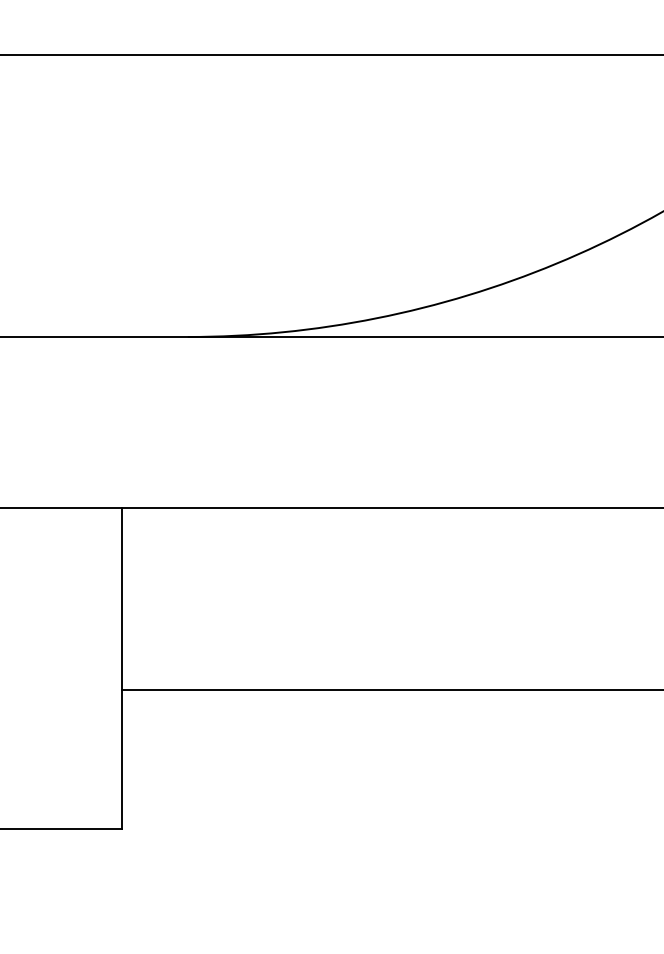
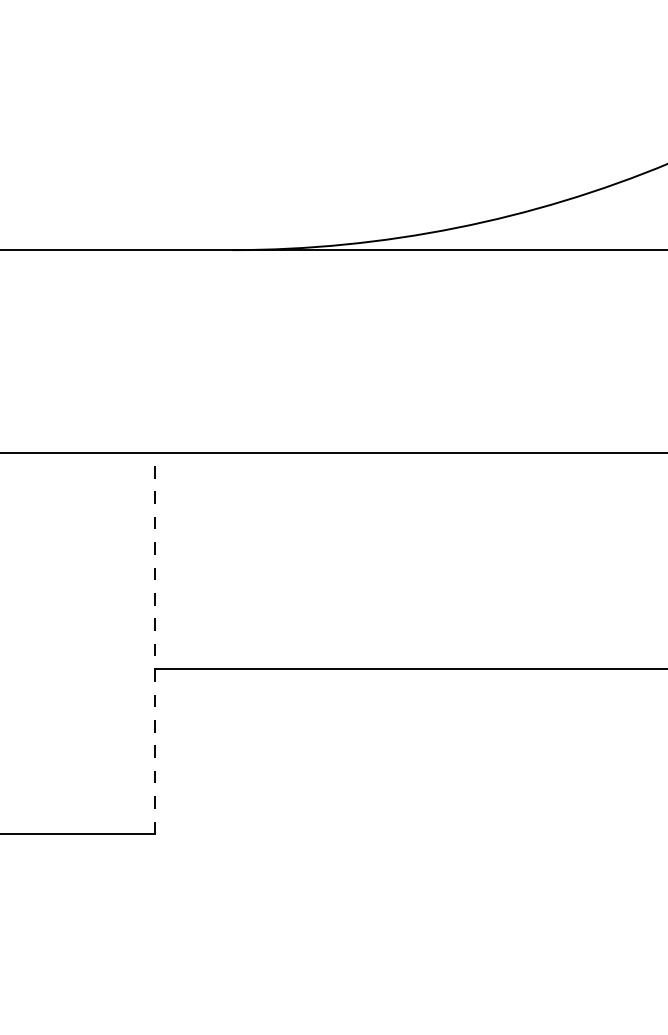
line: (122, 668) -> (154, 643), solid -> dashed

